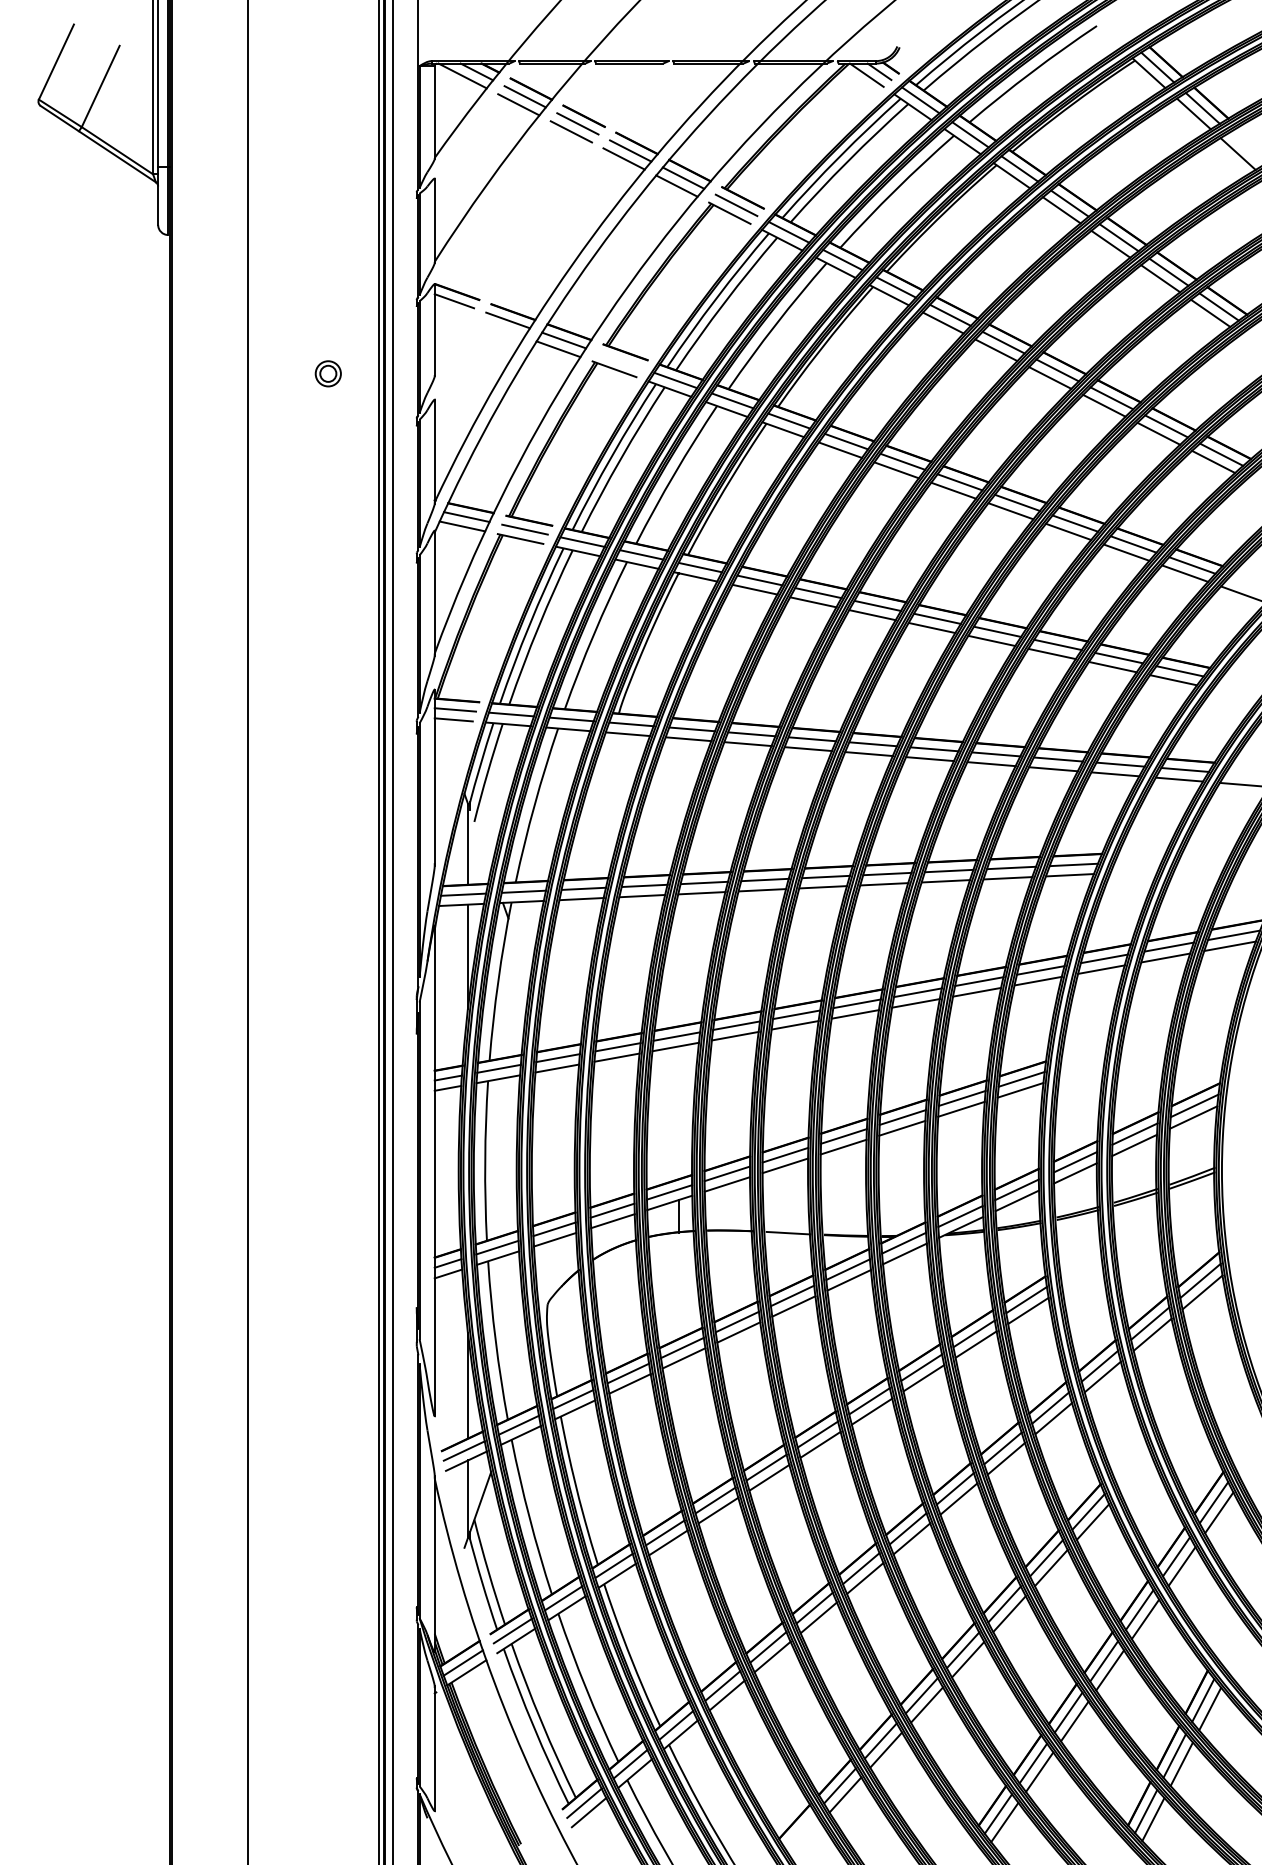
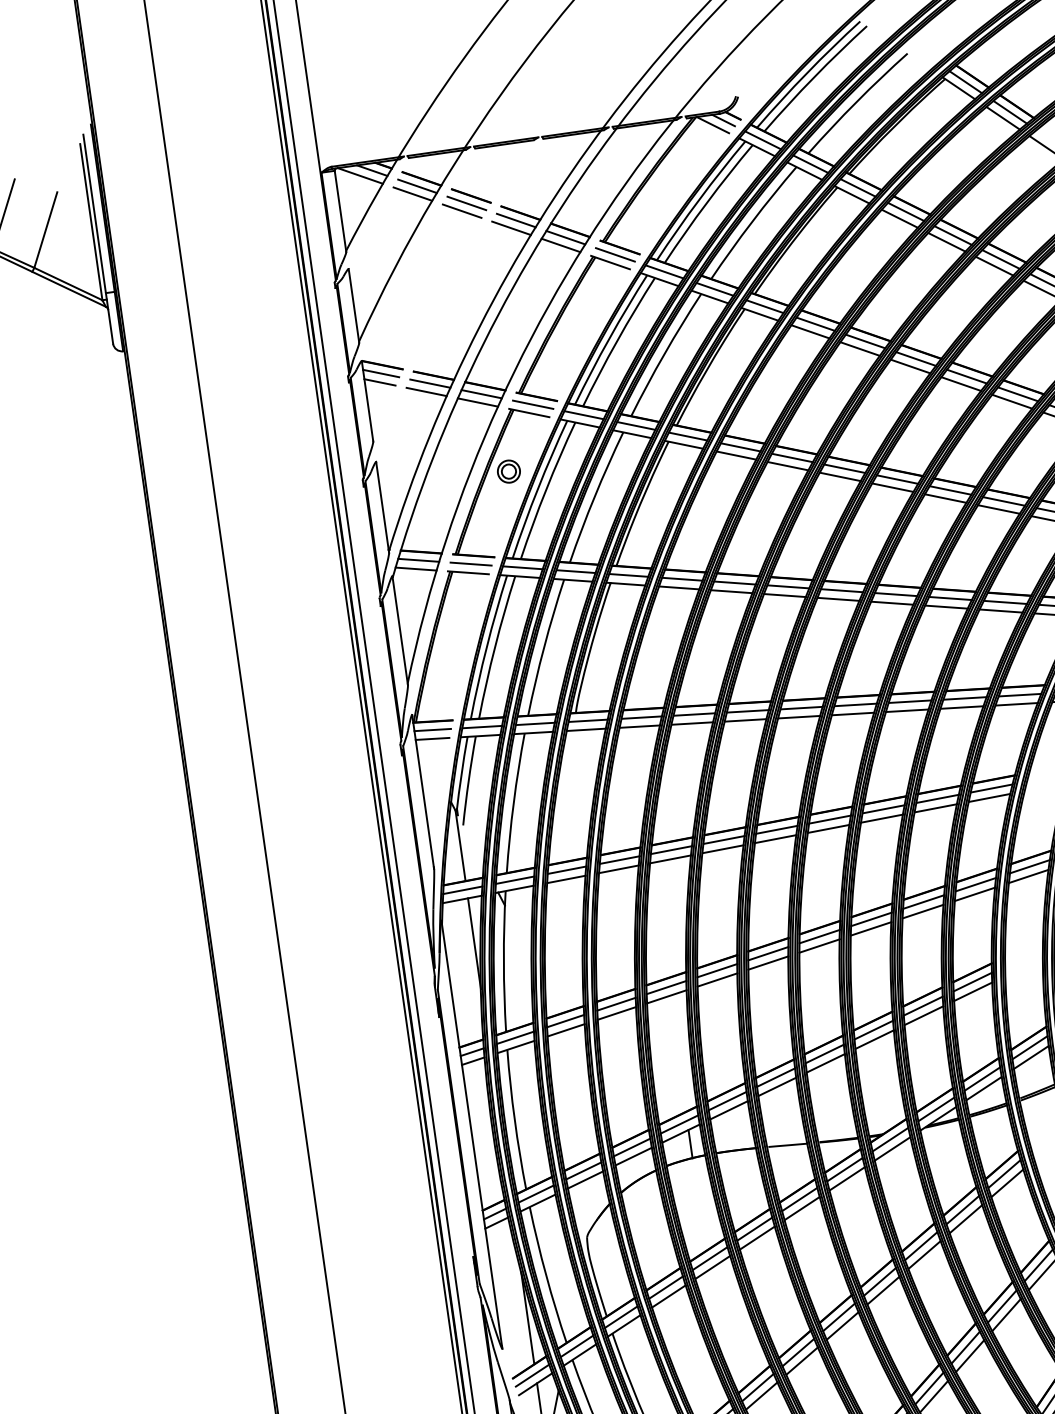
line: (451, 310) -> (379, 381), added
line: (502, 329) -> (426, 392), added
line: (620, 360) -> (533, 404), added
part: (327, 373) -> (508, 471), moved

